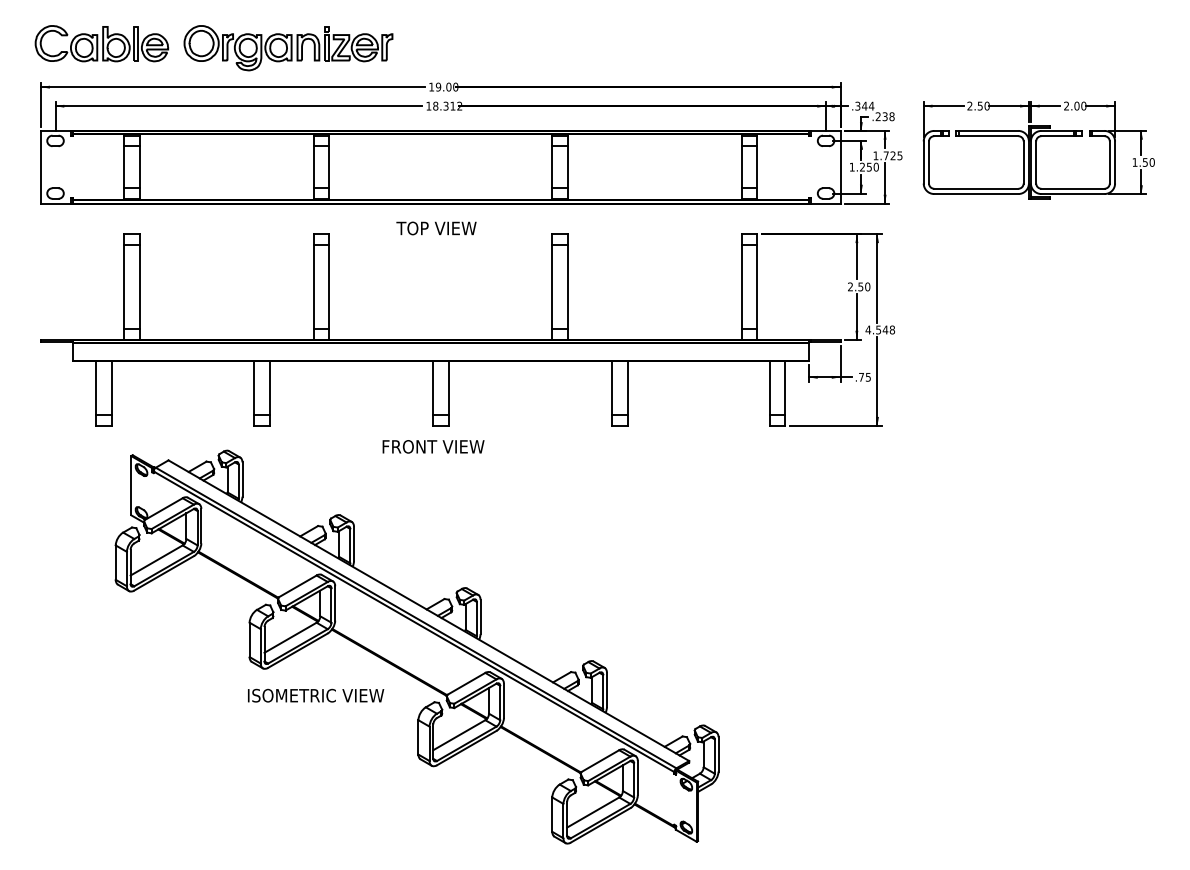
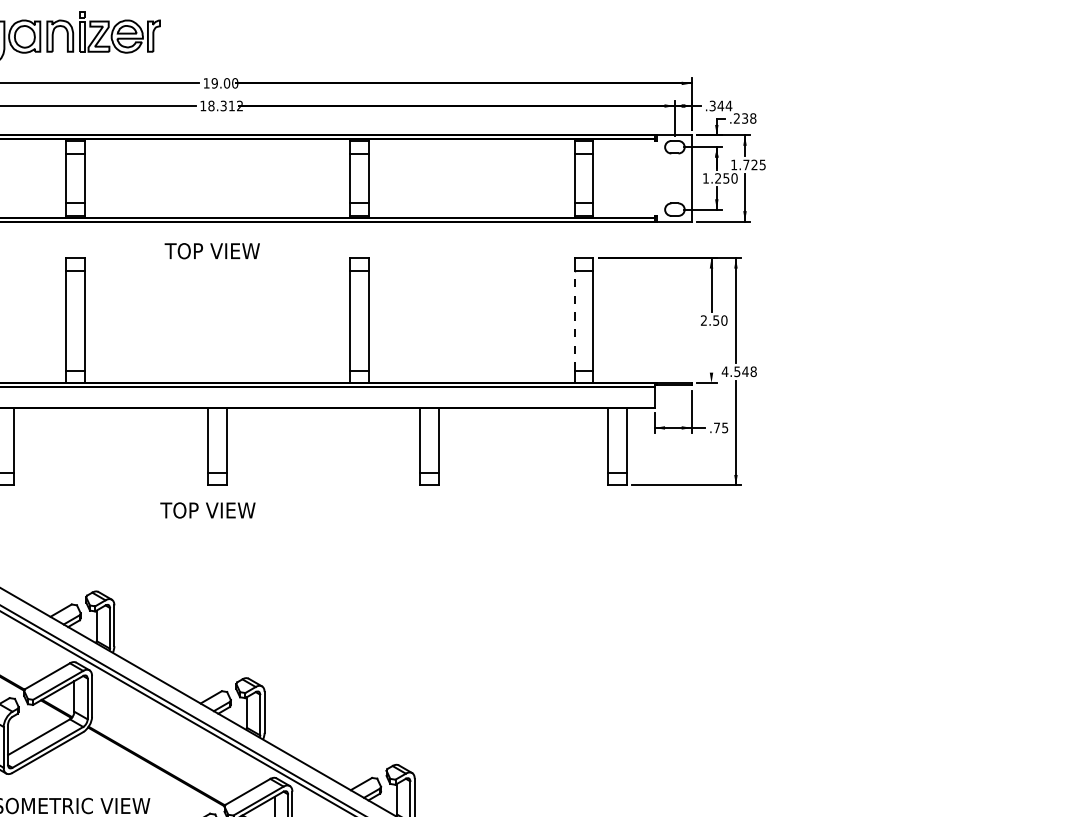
part: (1038, 150) -> (927, 158), removed
line: (741, 286) -> (574, 320), solid -> dashed
line: (856, 316) -> (711, 355), removed
text: (433, 446) -> (208, 510), FRONT VIEW -> TOP VIEW

